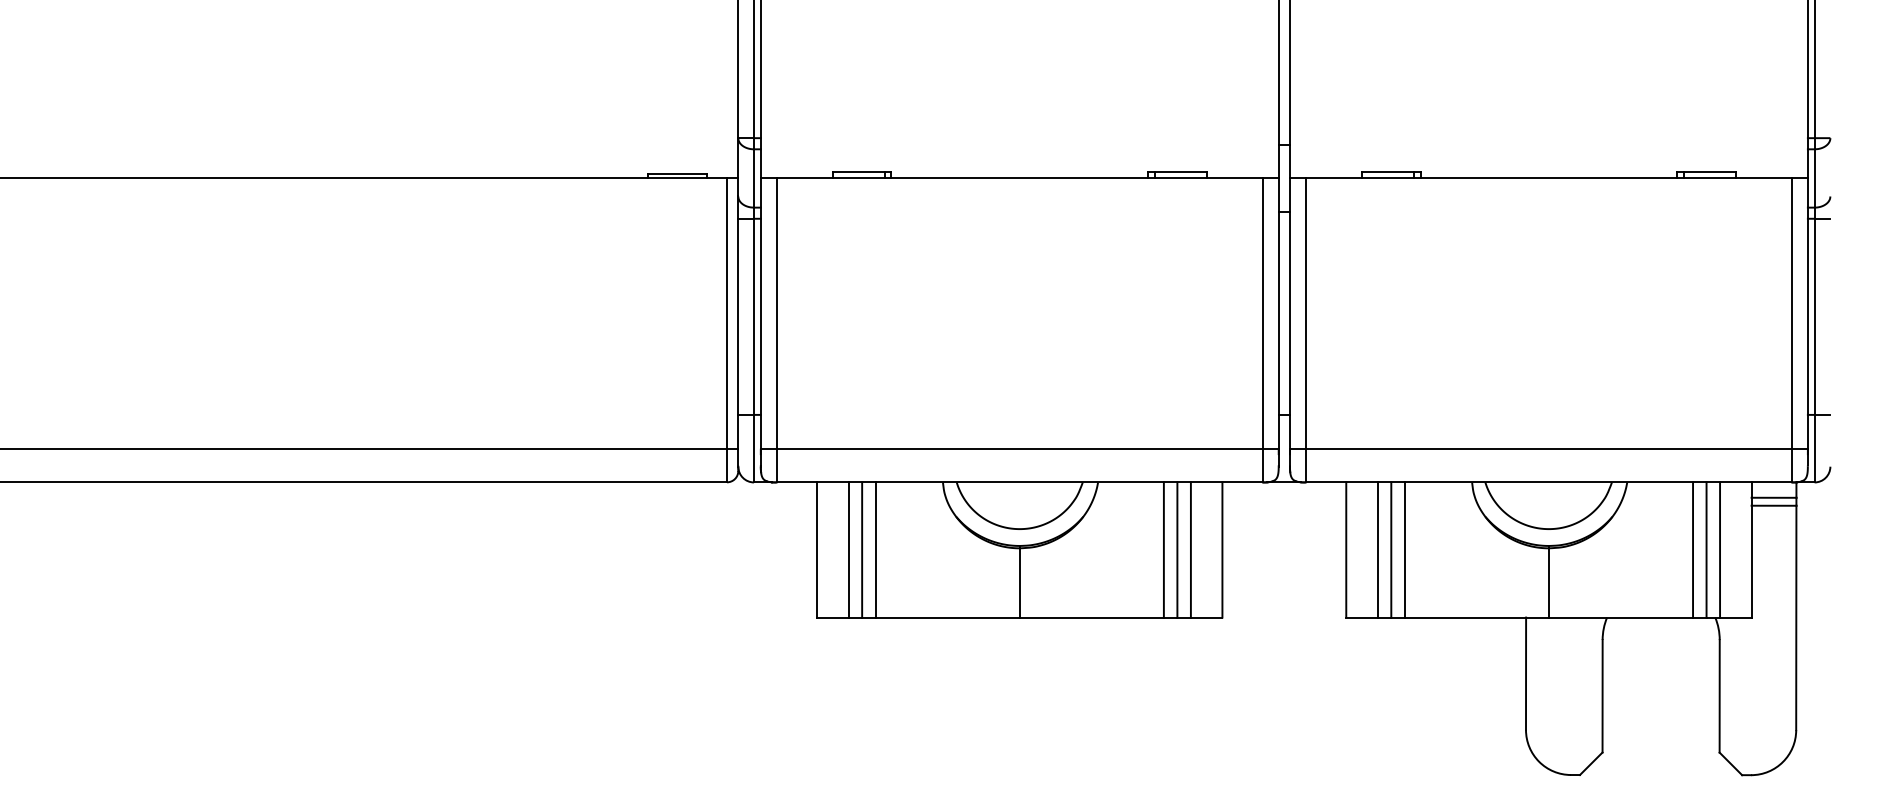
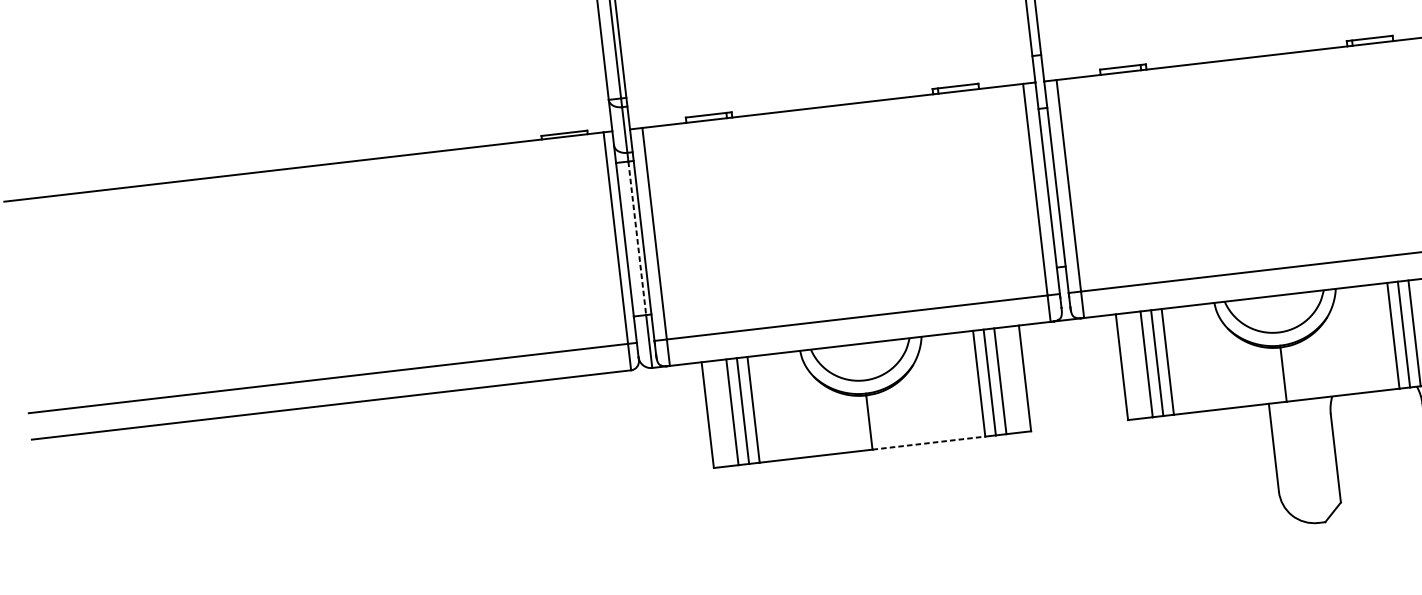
line: (754, 317) -> (637, 238), solid -> dashed
line: (1092, 617) -> (929, 443), solid -> dashed

